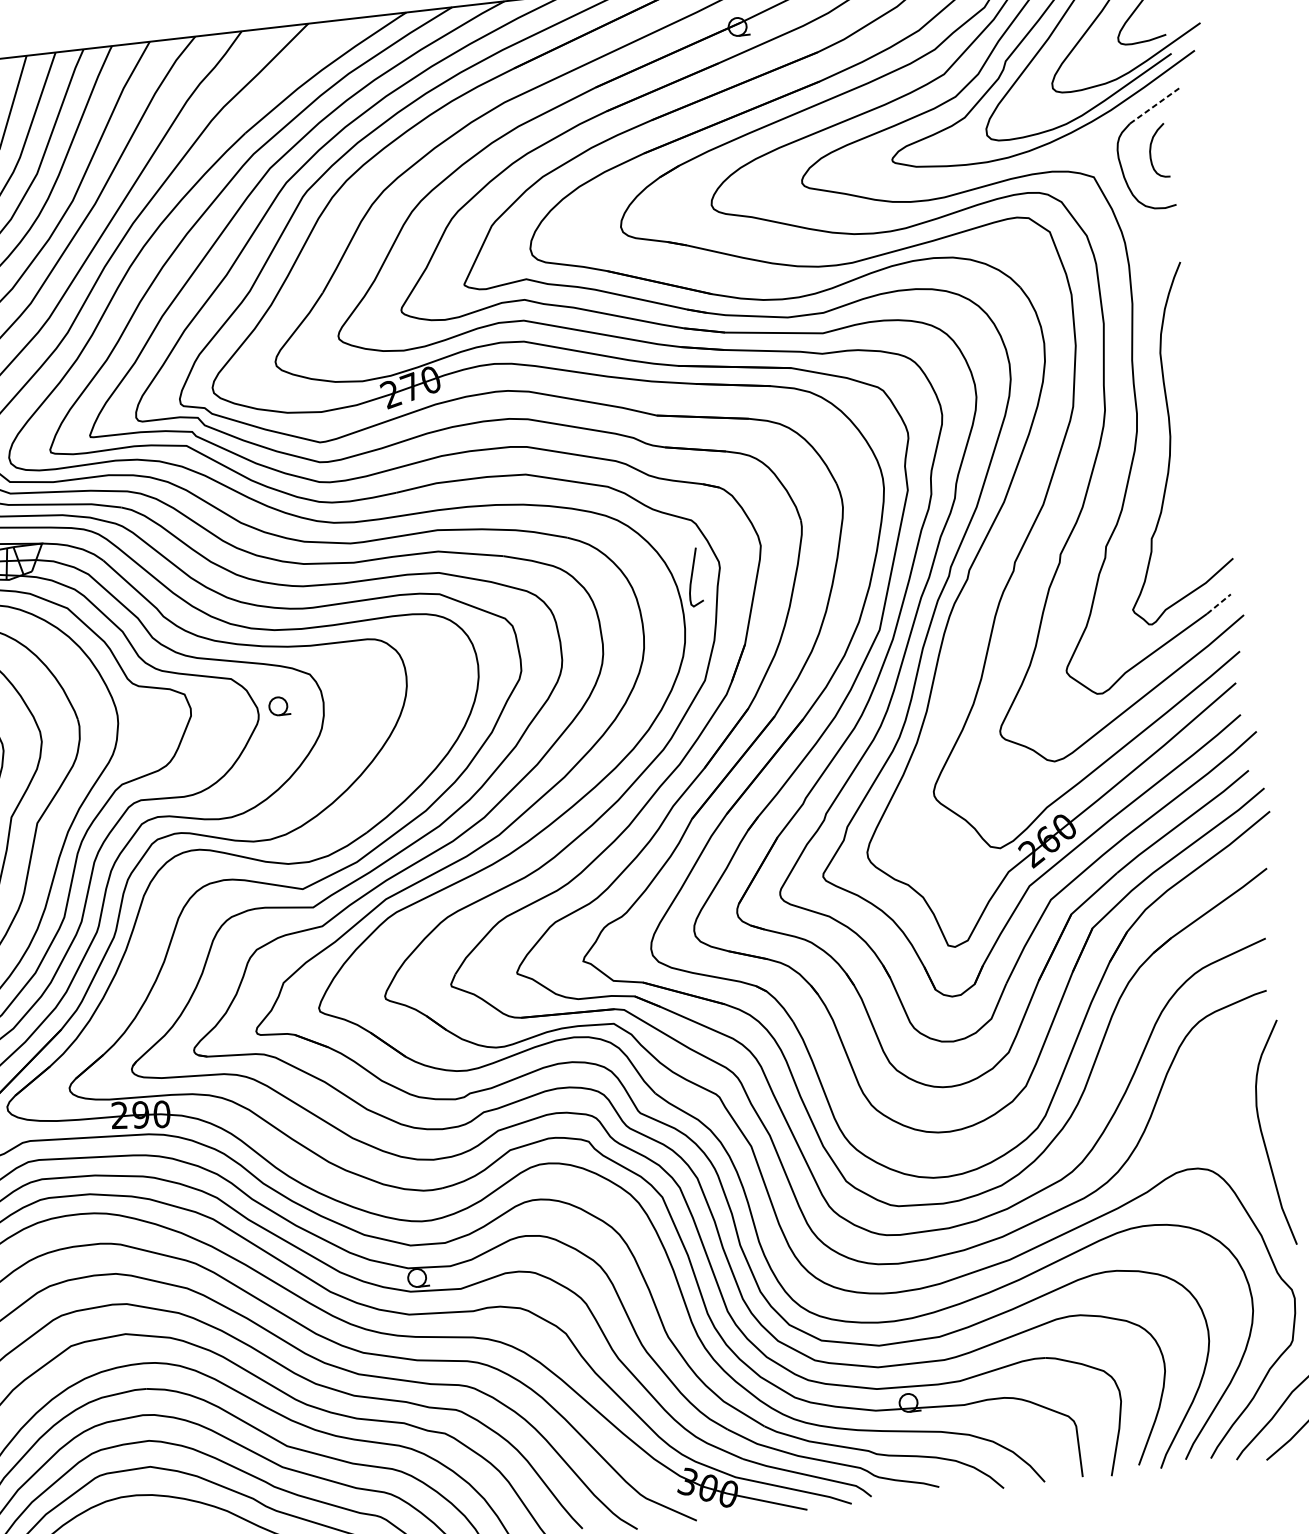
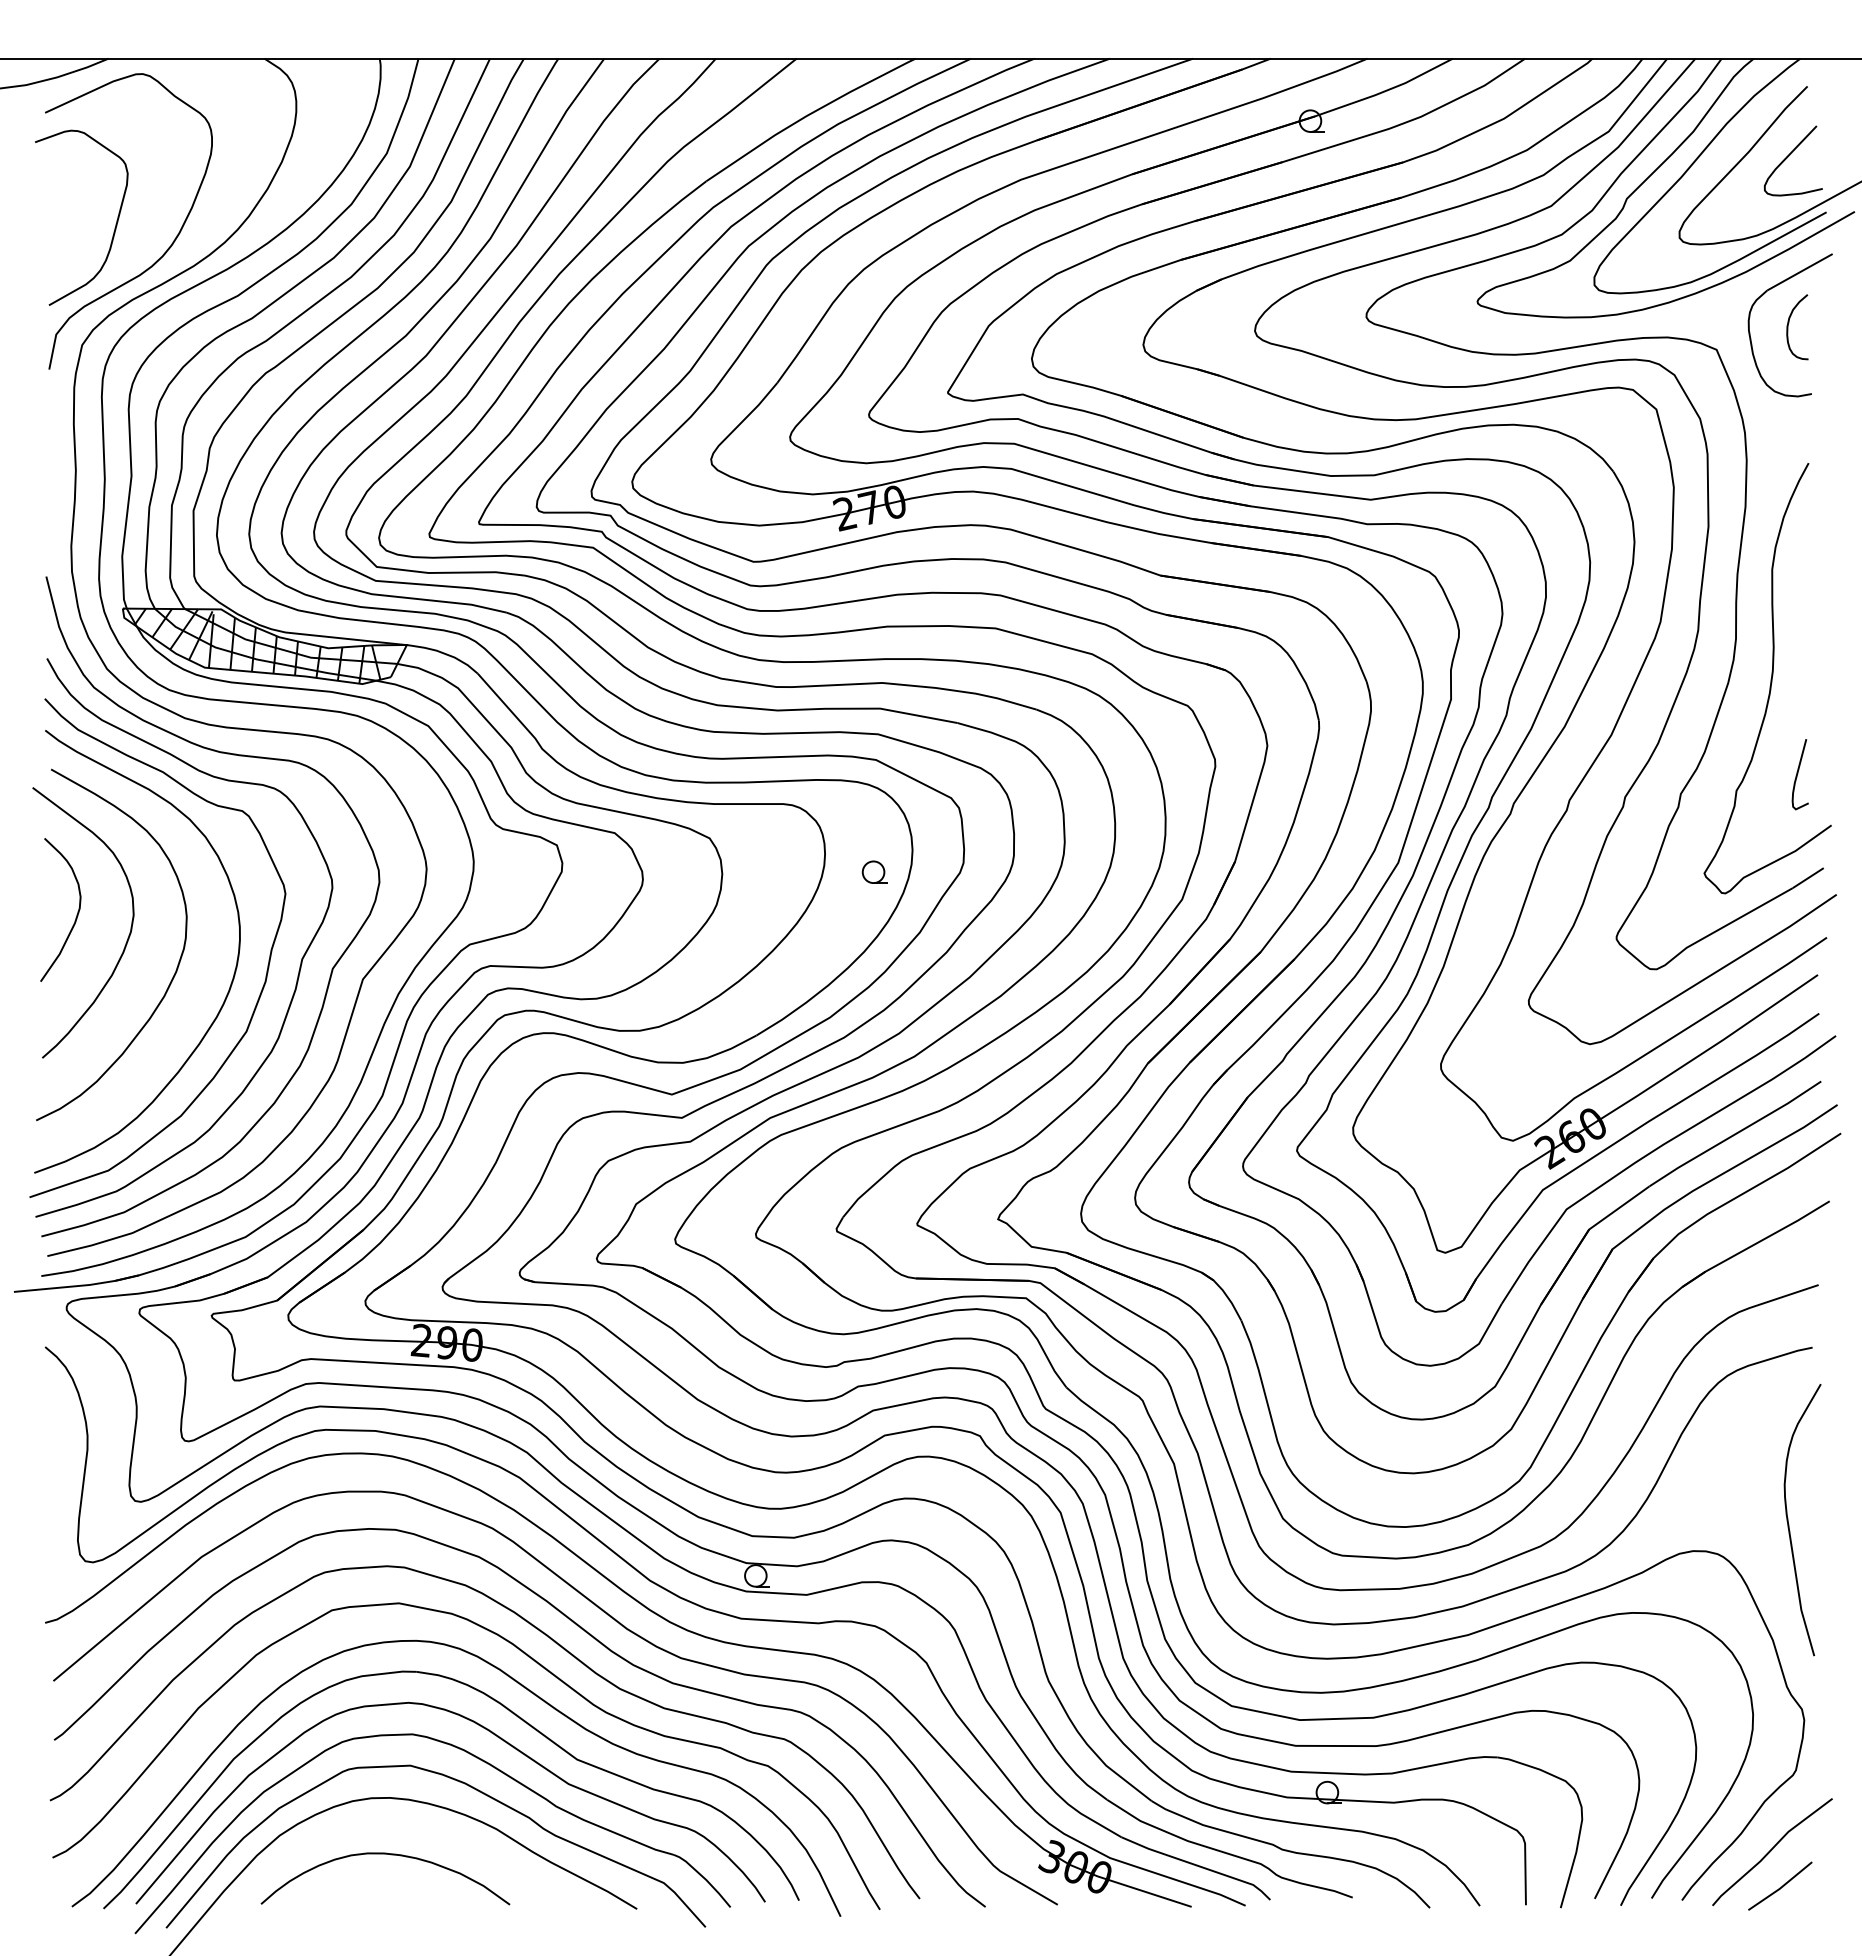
line: (1155, 105) -> (1800, 272), dashed -> solid
curve: (692, 576) -> (1798, 773), moved
line: (1219, 603) -> (1808, 877), dashed -> solid
part: (279, 705) -> (874, 871), moved

